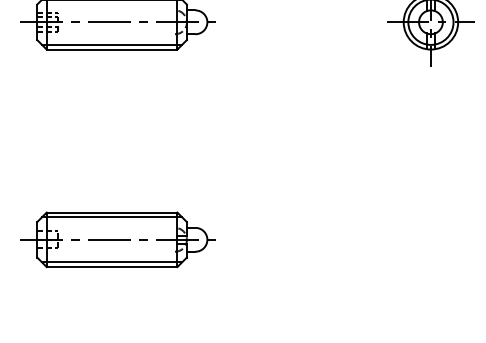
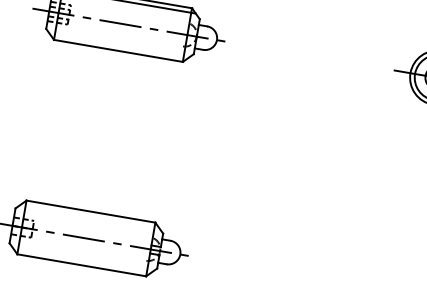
line: (112, 44) -> (119, 46), removed
line: (112, 217) -> (90, 216), removed
line: (112, 262) -> (82, 260), removed

